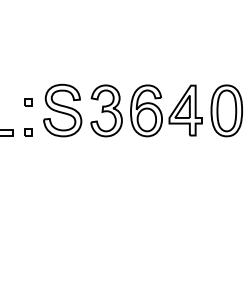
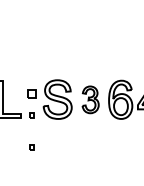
part: (28, 102) -> (32, 93), size x1.6
part: (106, 110) -> (90, 99), size x0.7
part: (28, 174) -> (32, 147), added

